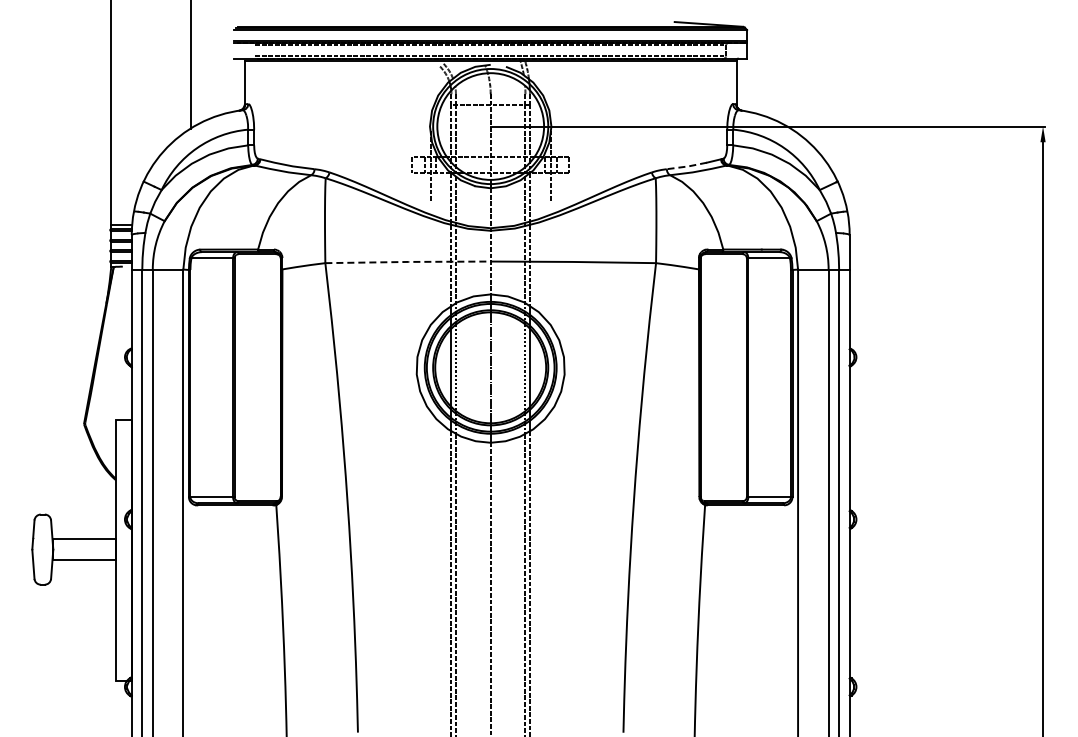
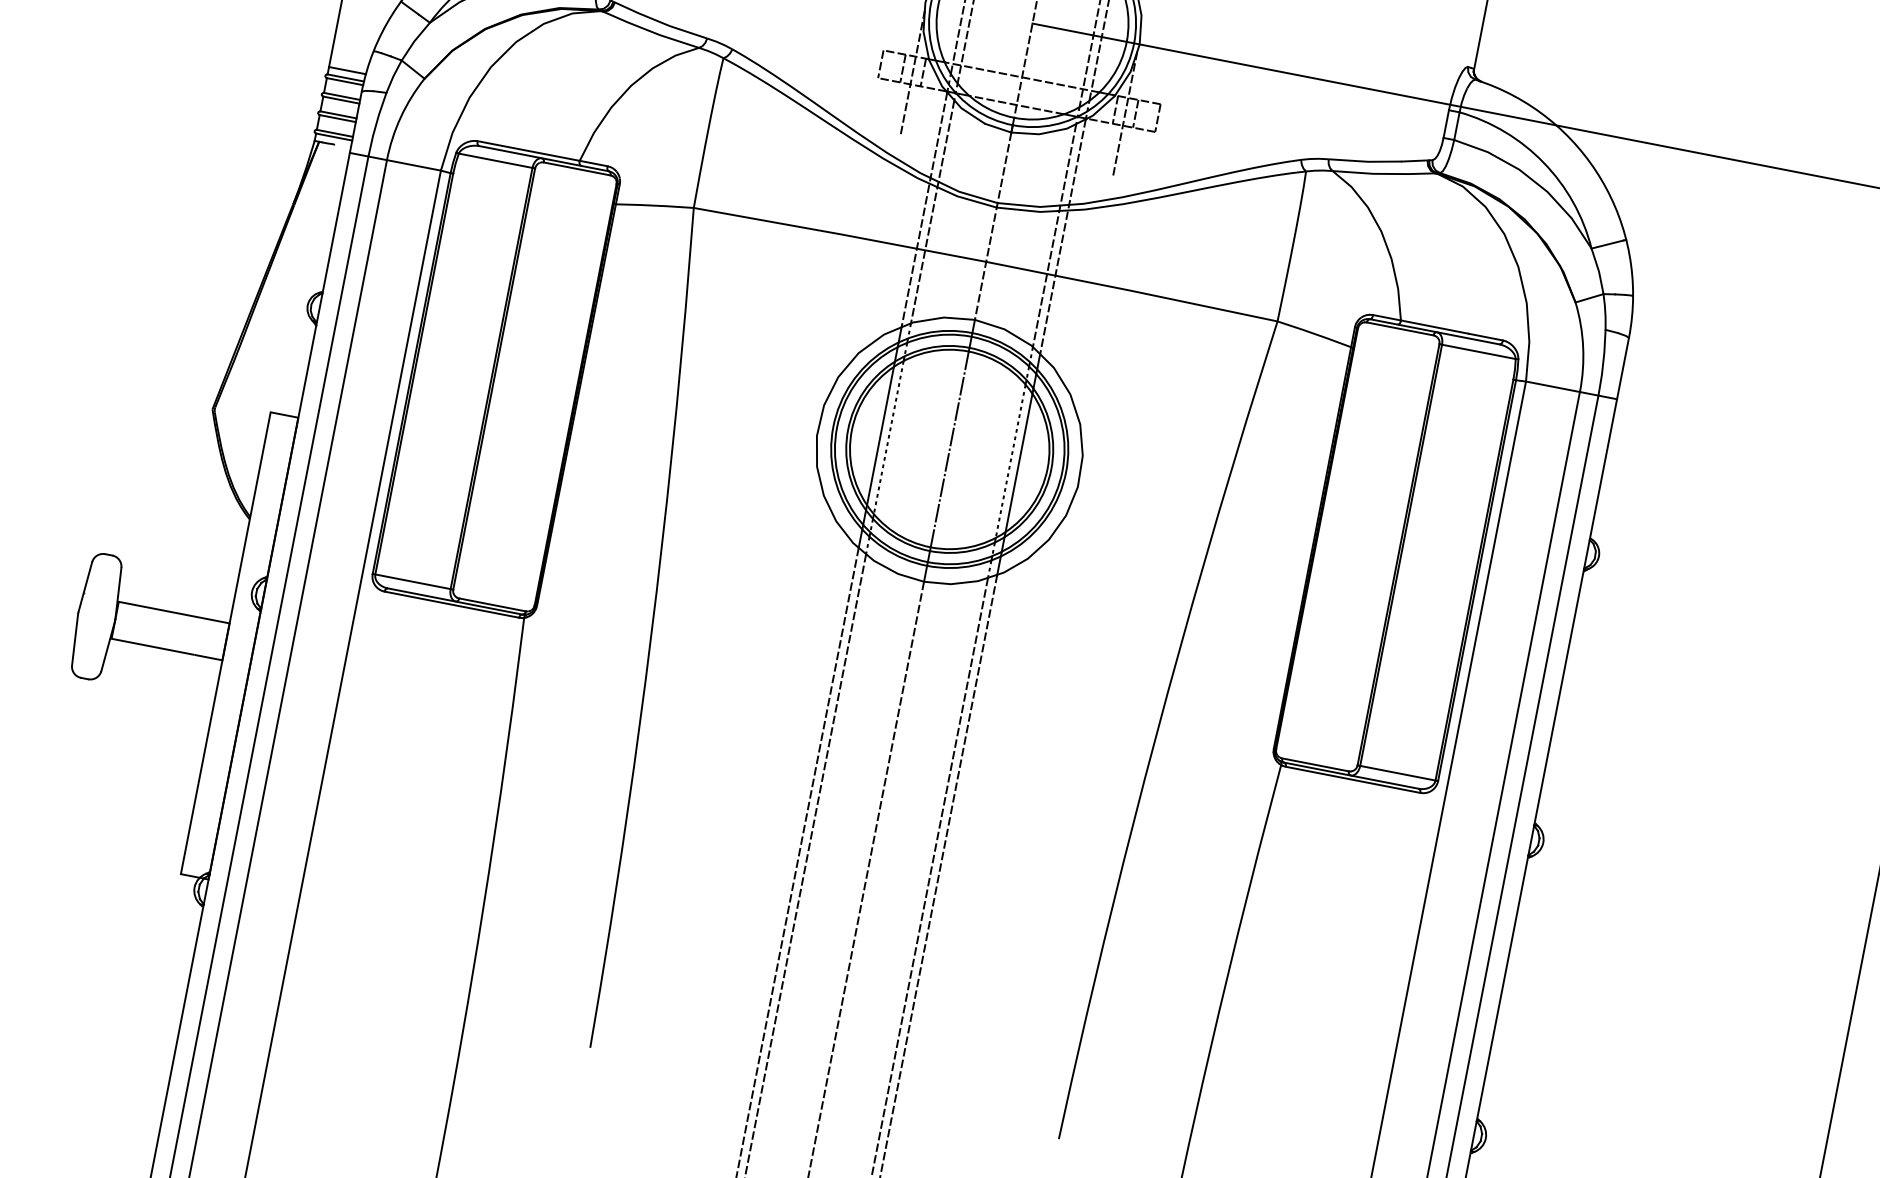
line: (686, 166) -> (1364, 161), dashed -> solid
line: (408, 261) -> (841, 233), dashed -> solid

